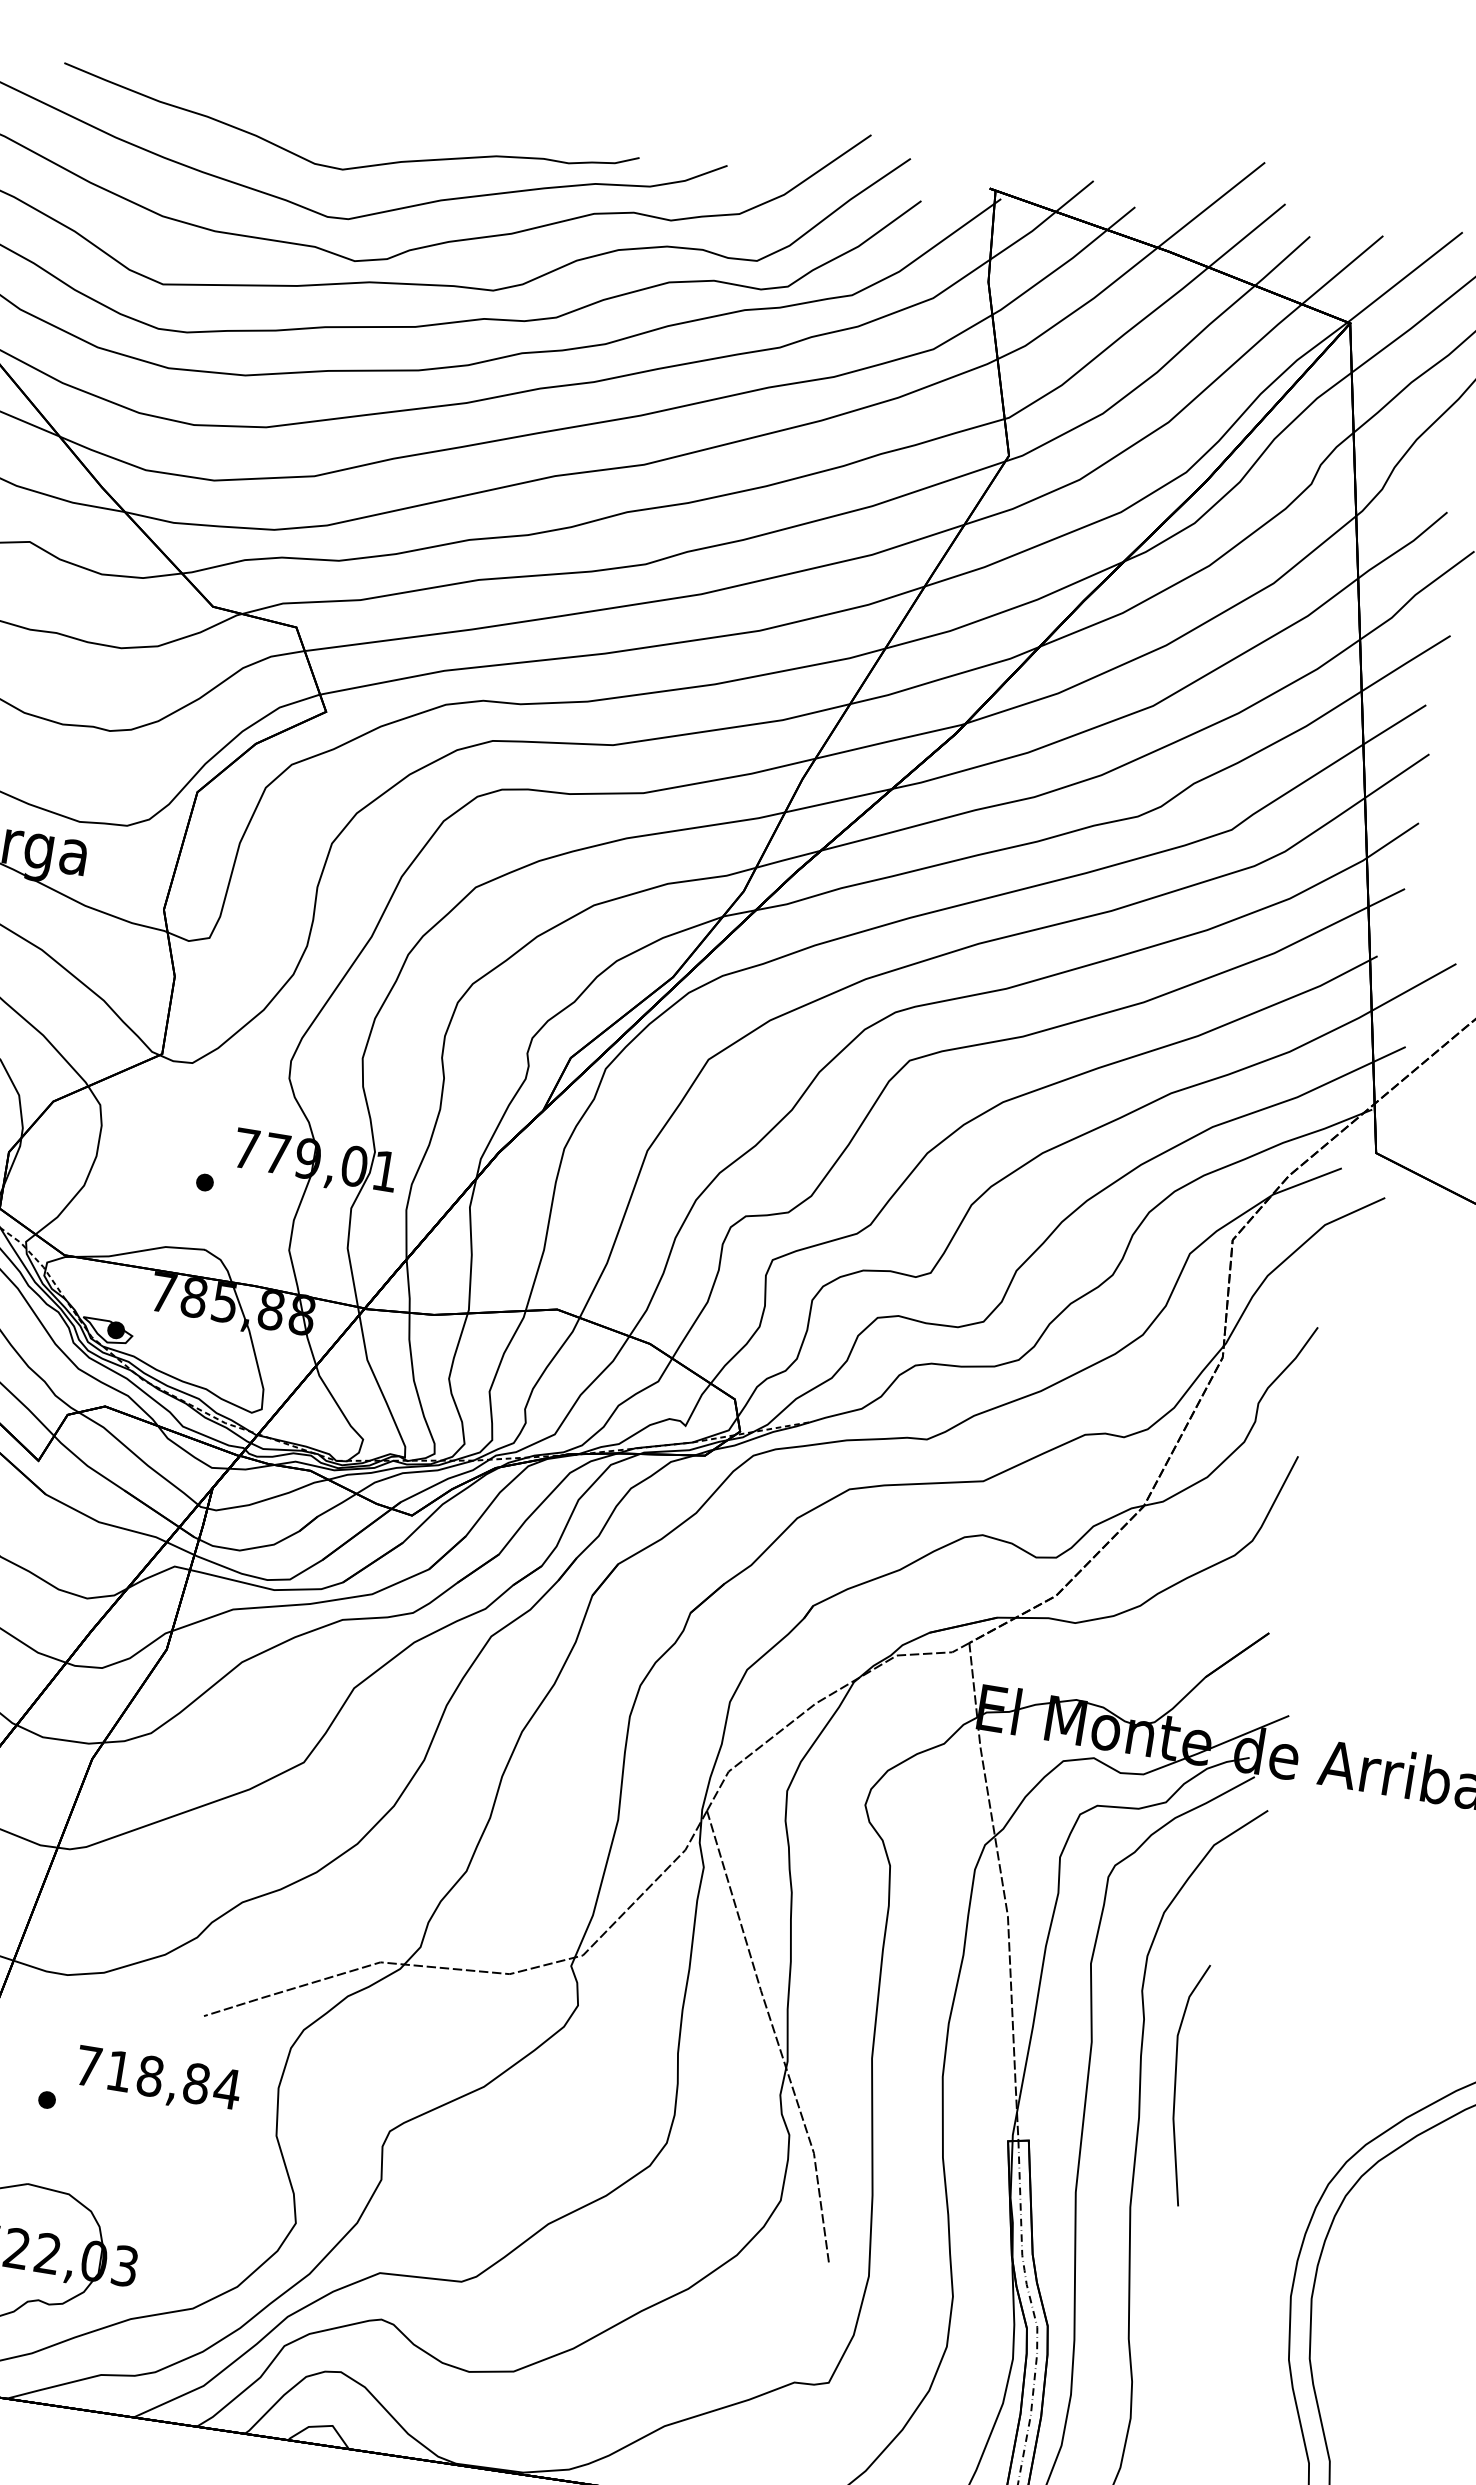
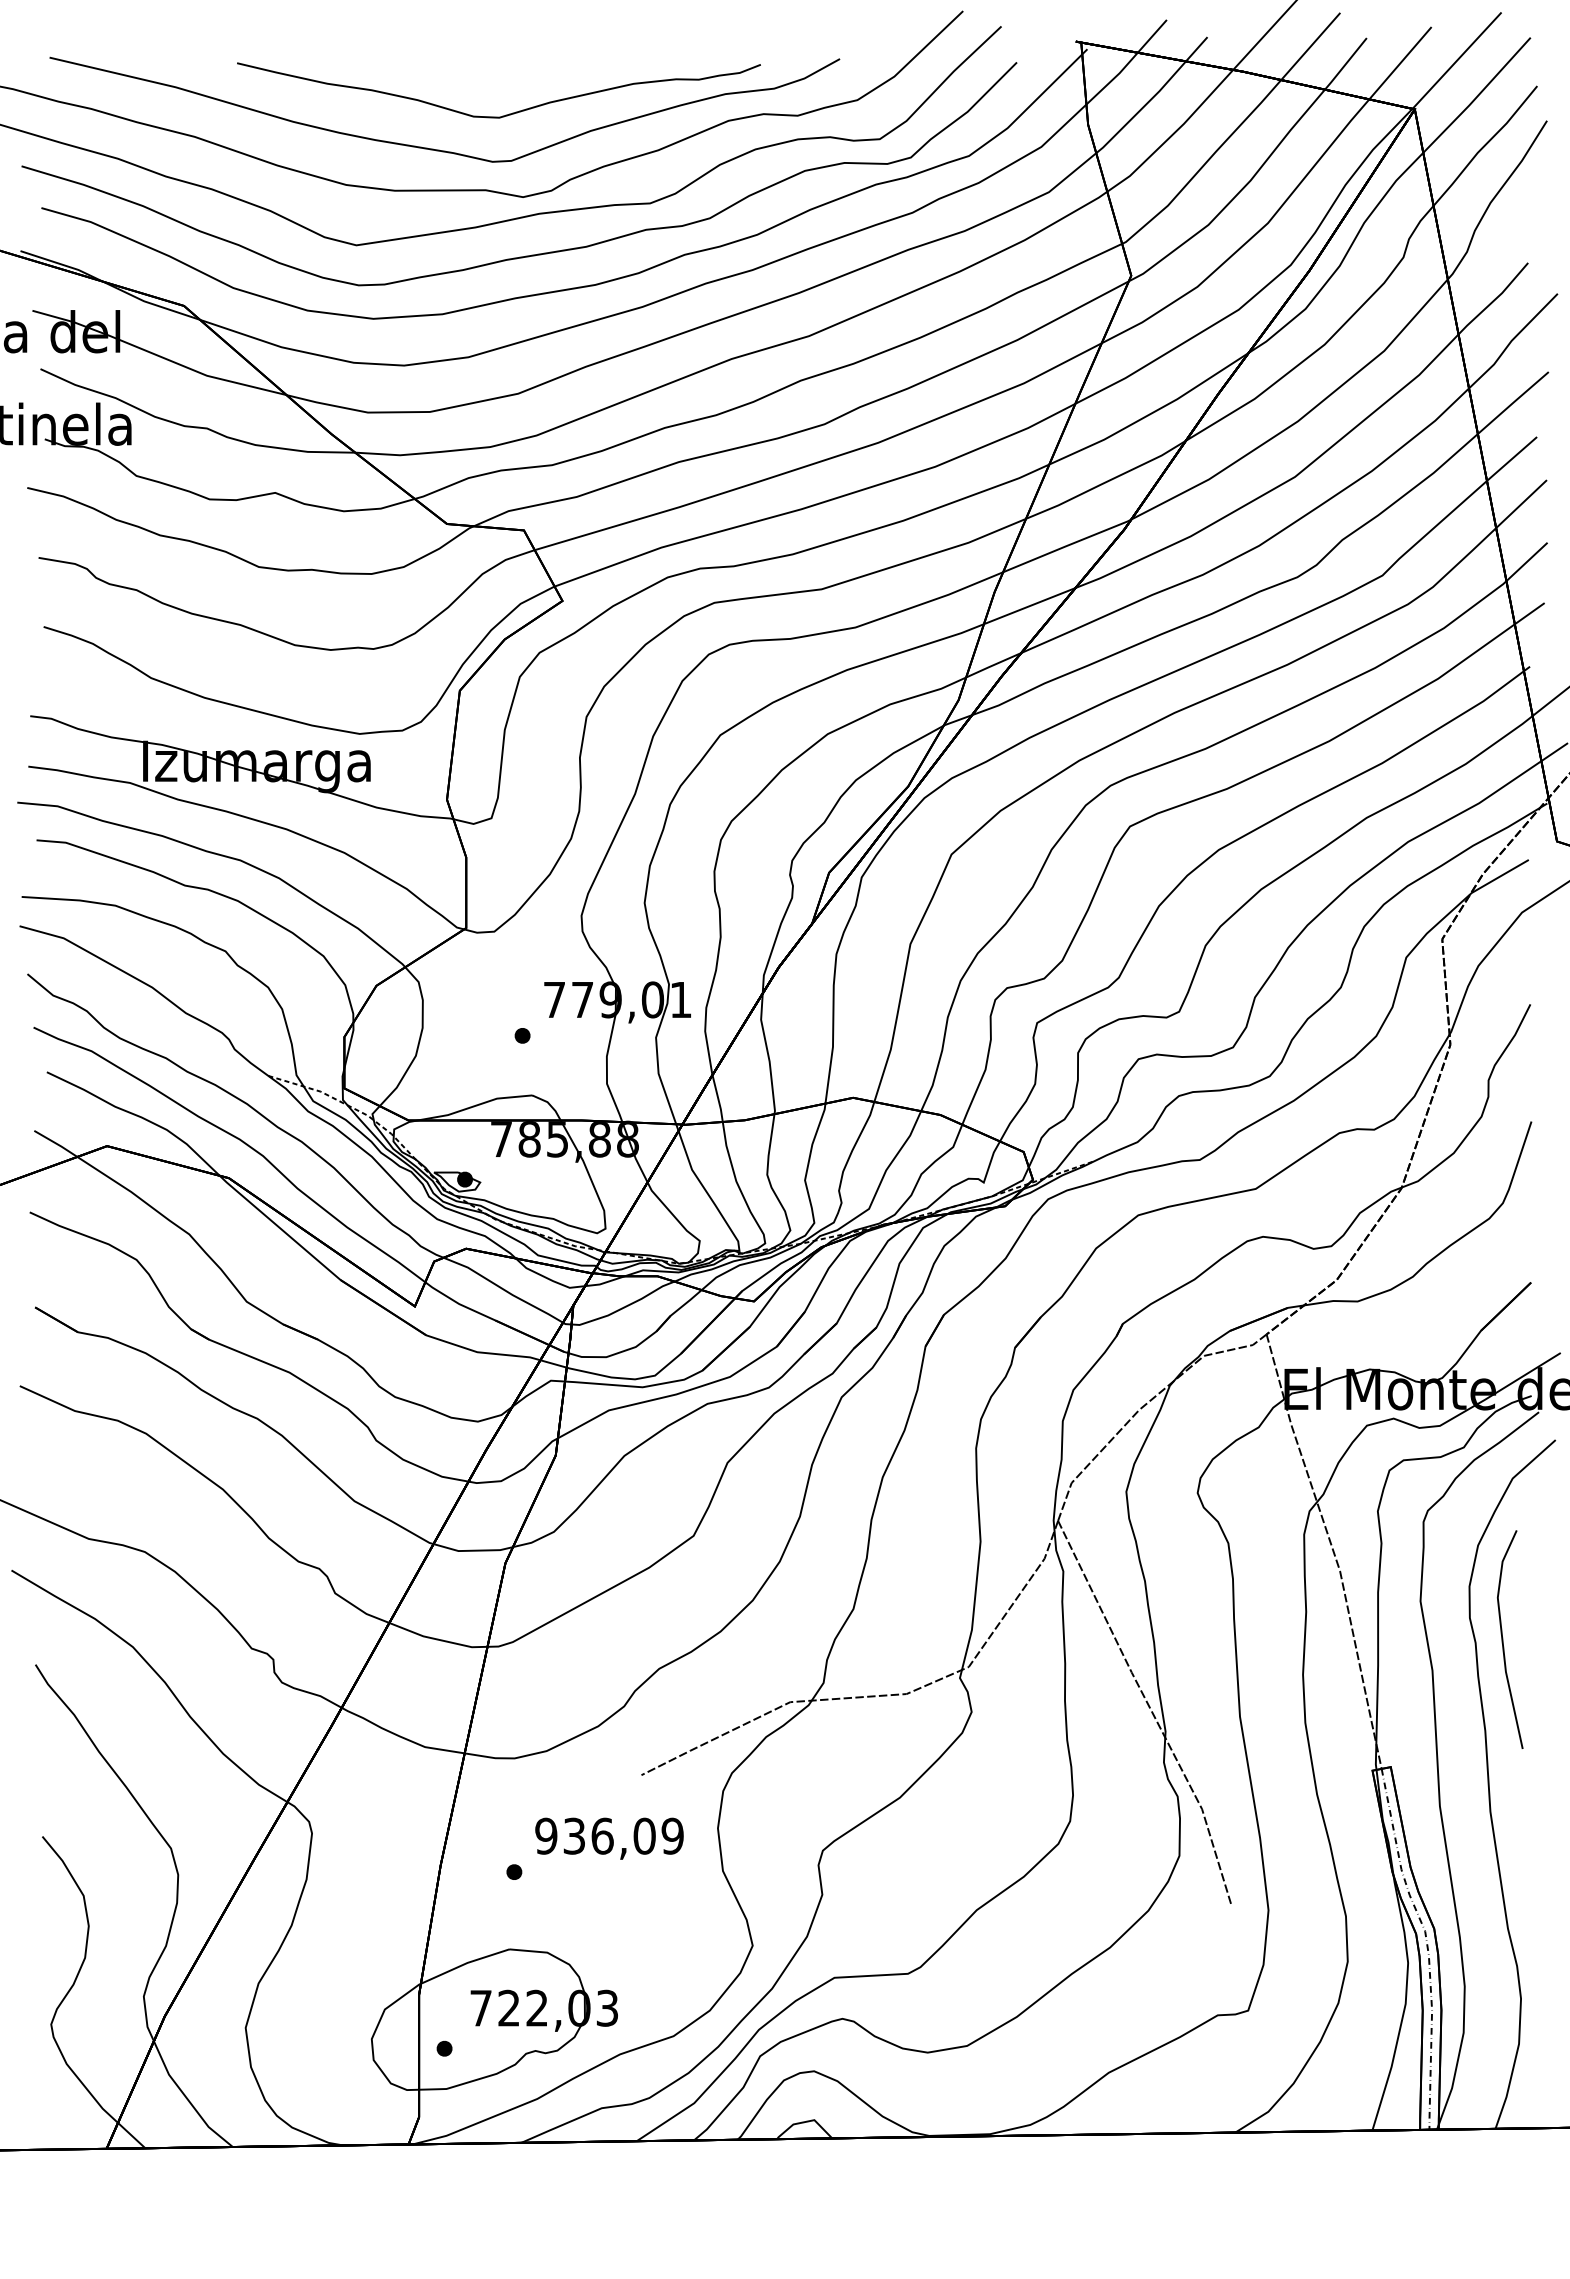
text: (158, 2076) -> (609, 1835), 718,84 -> 936,09
line: (1176, 2082) -> (1503, 1639), moved

